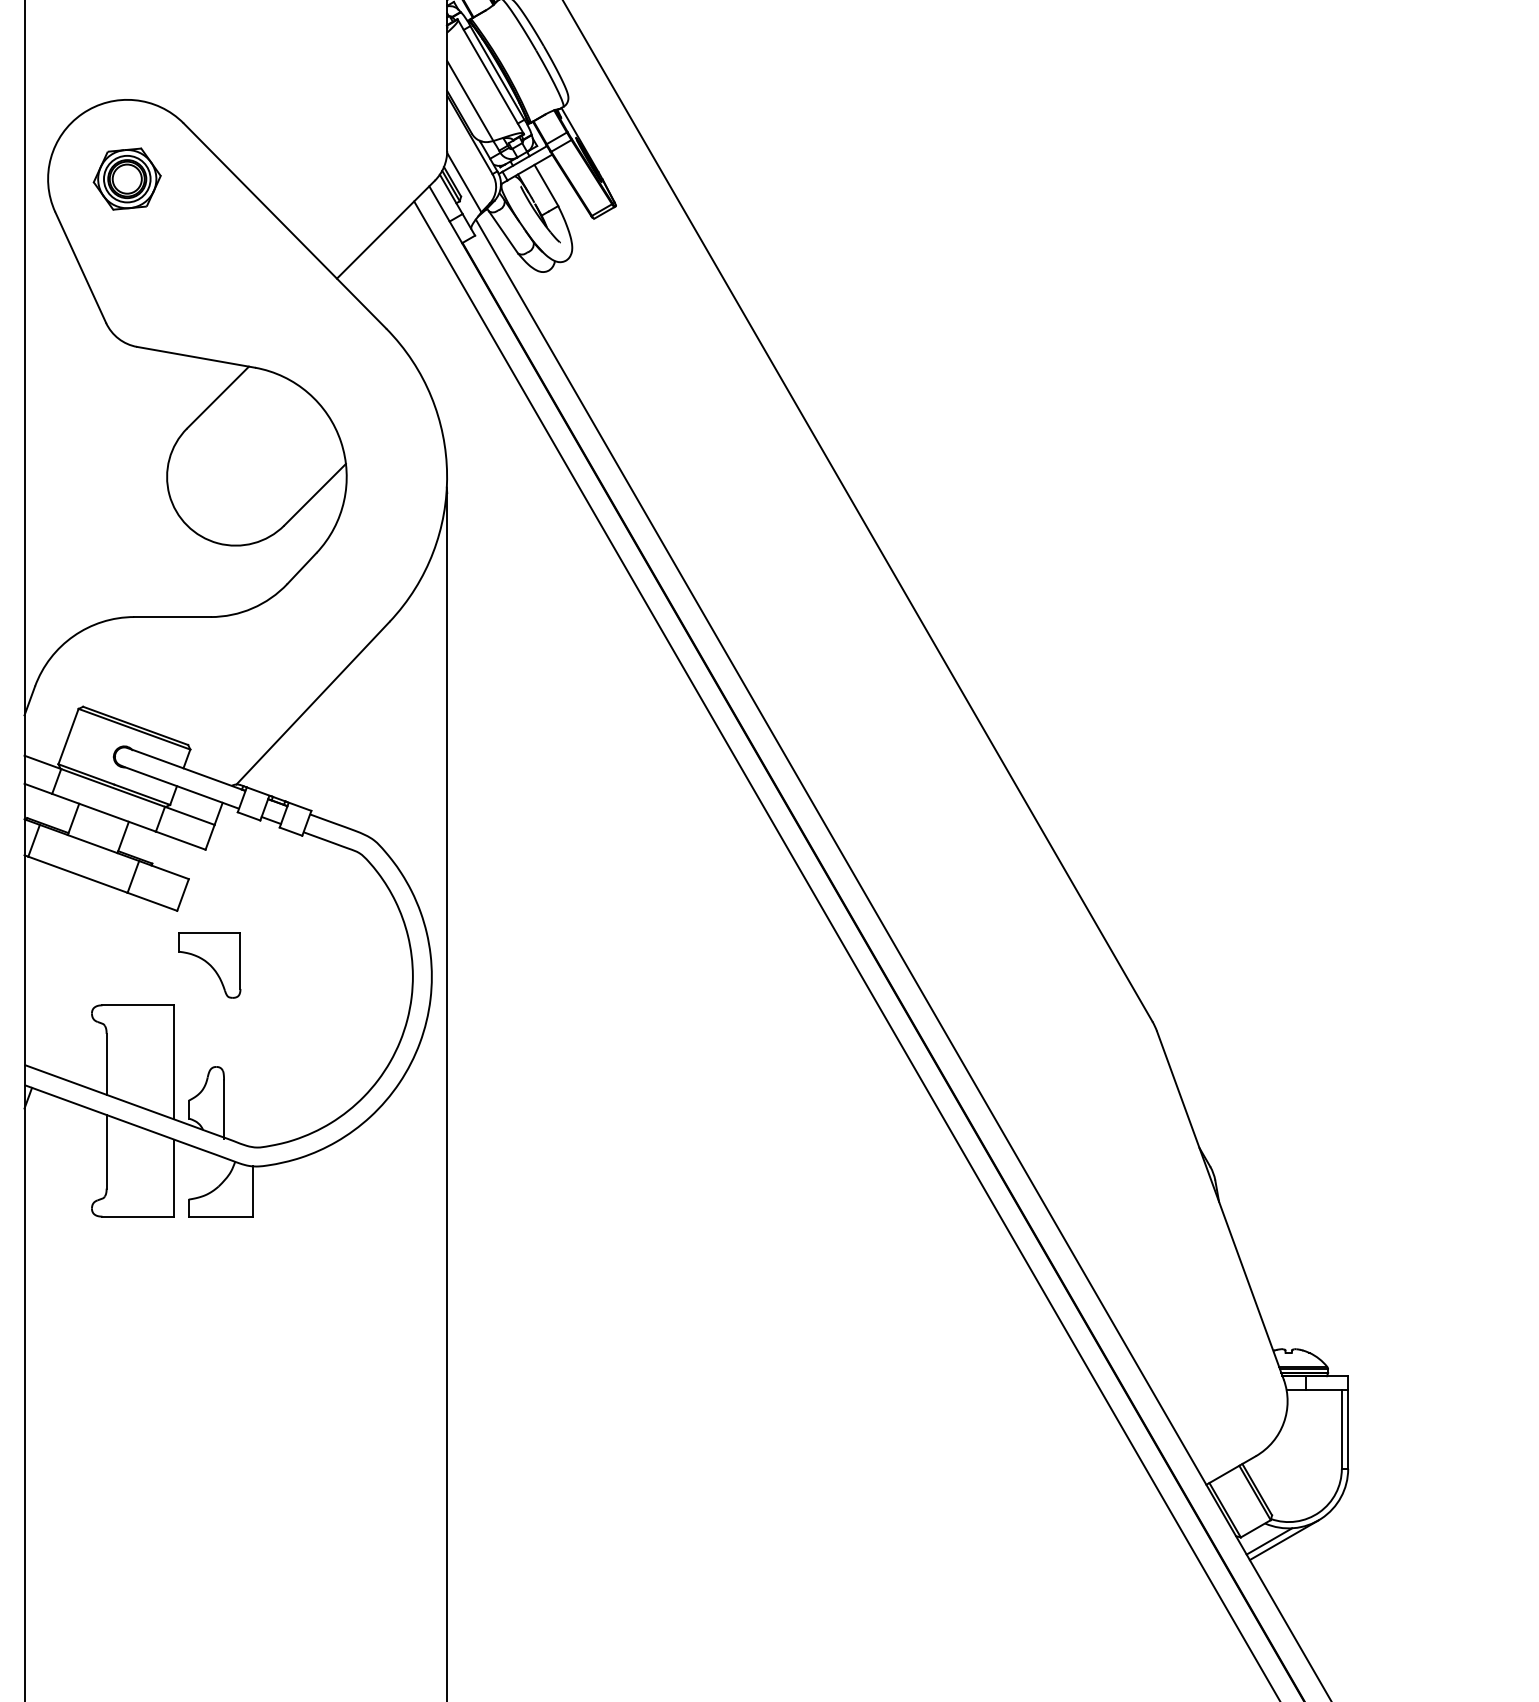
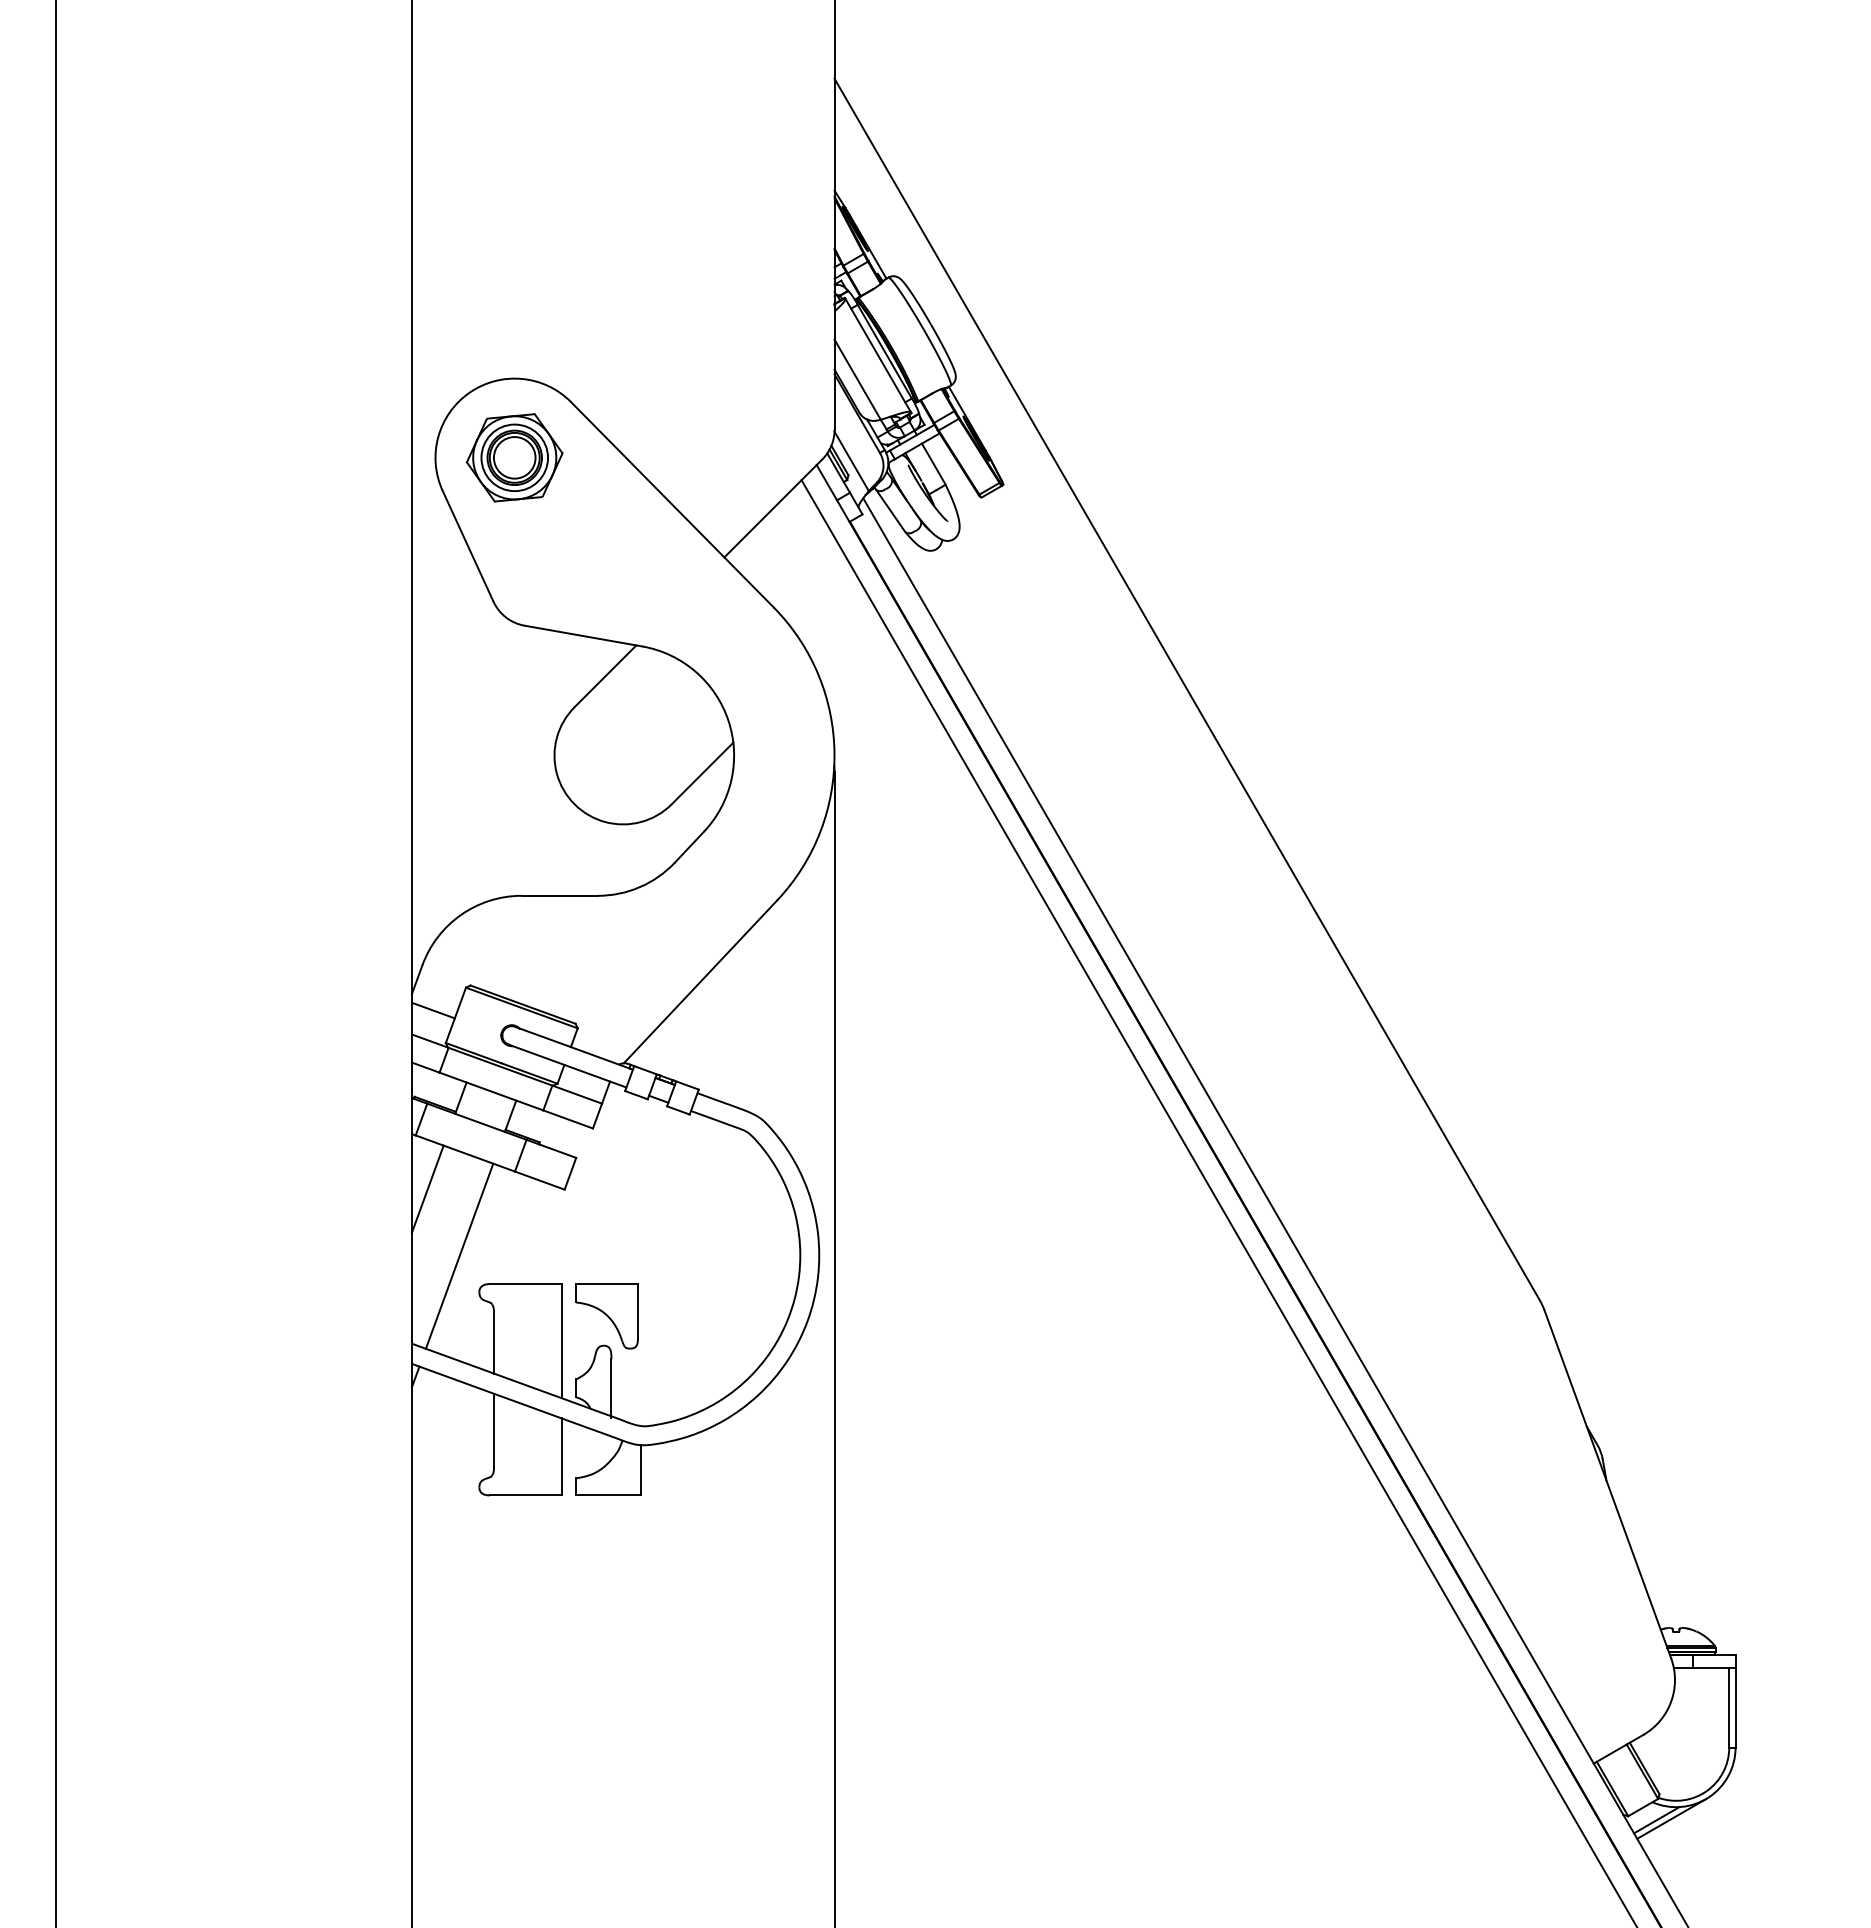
part: (127, 178) -> (514, 457), size x1.43
line: (45, 731) -> (432, 1010), added
line: (40, 909) -> (427, 1188), added
part: (209, 965) -> (606, 1316), moved
line: (72, 976) -> (459, 1255), added

